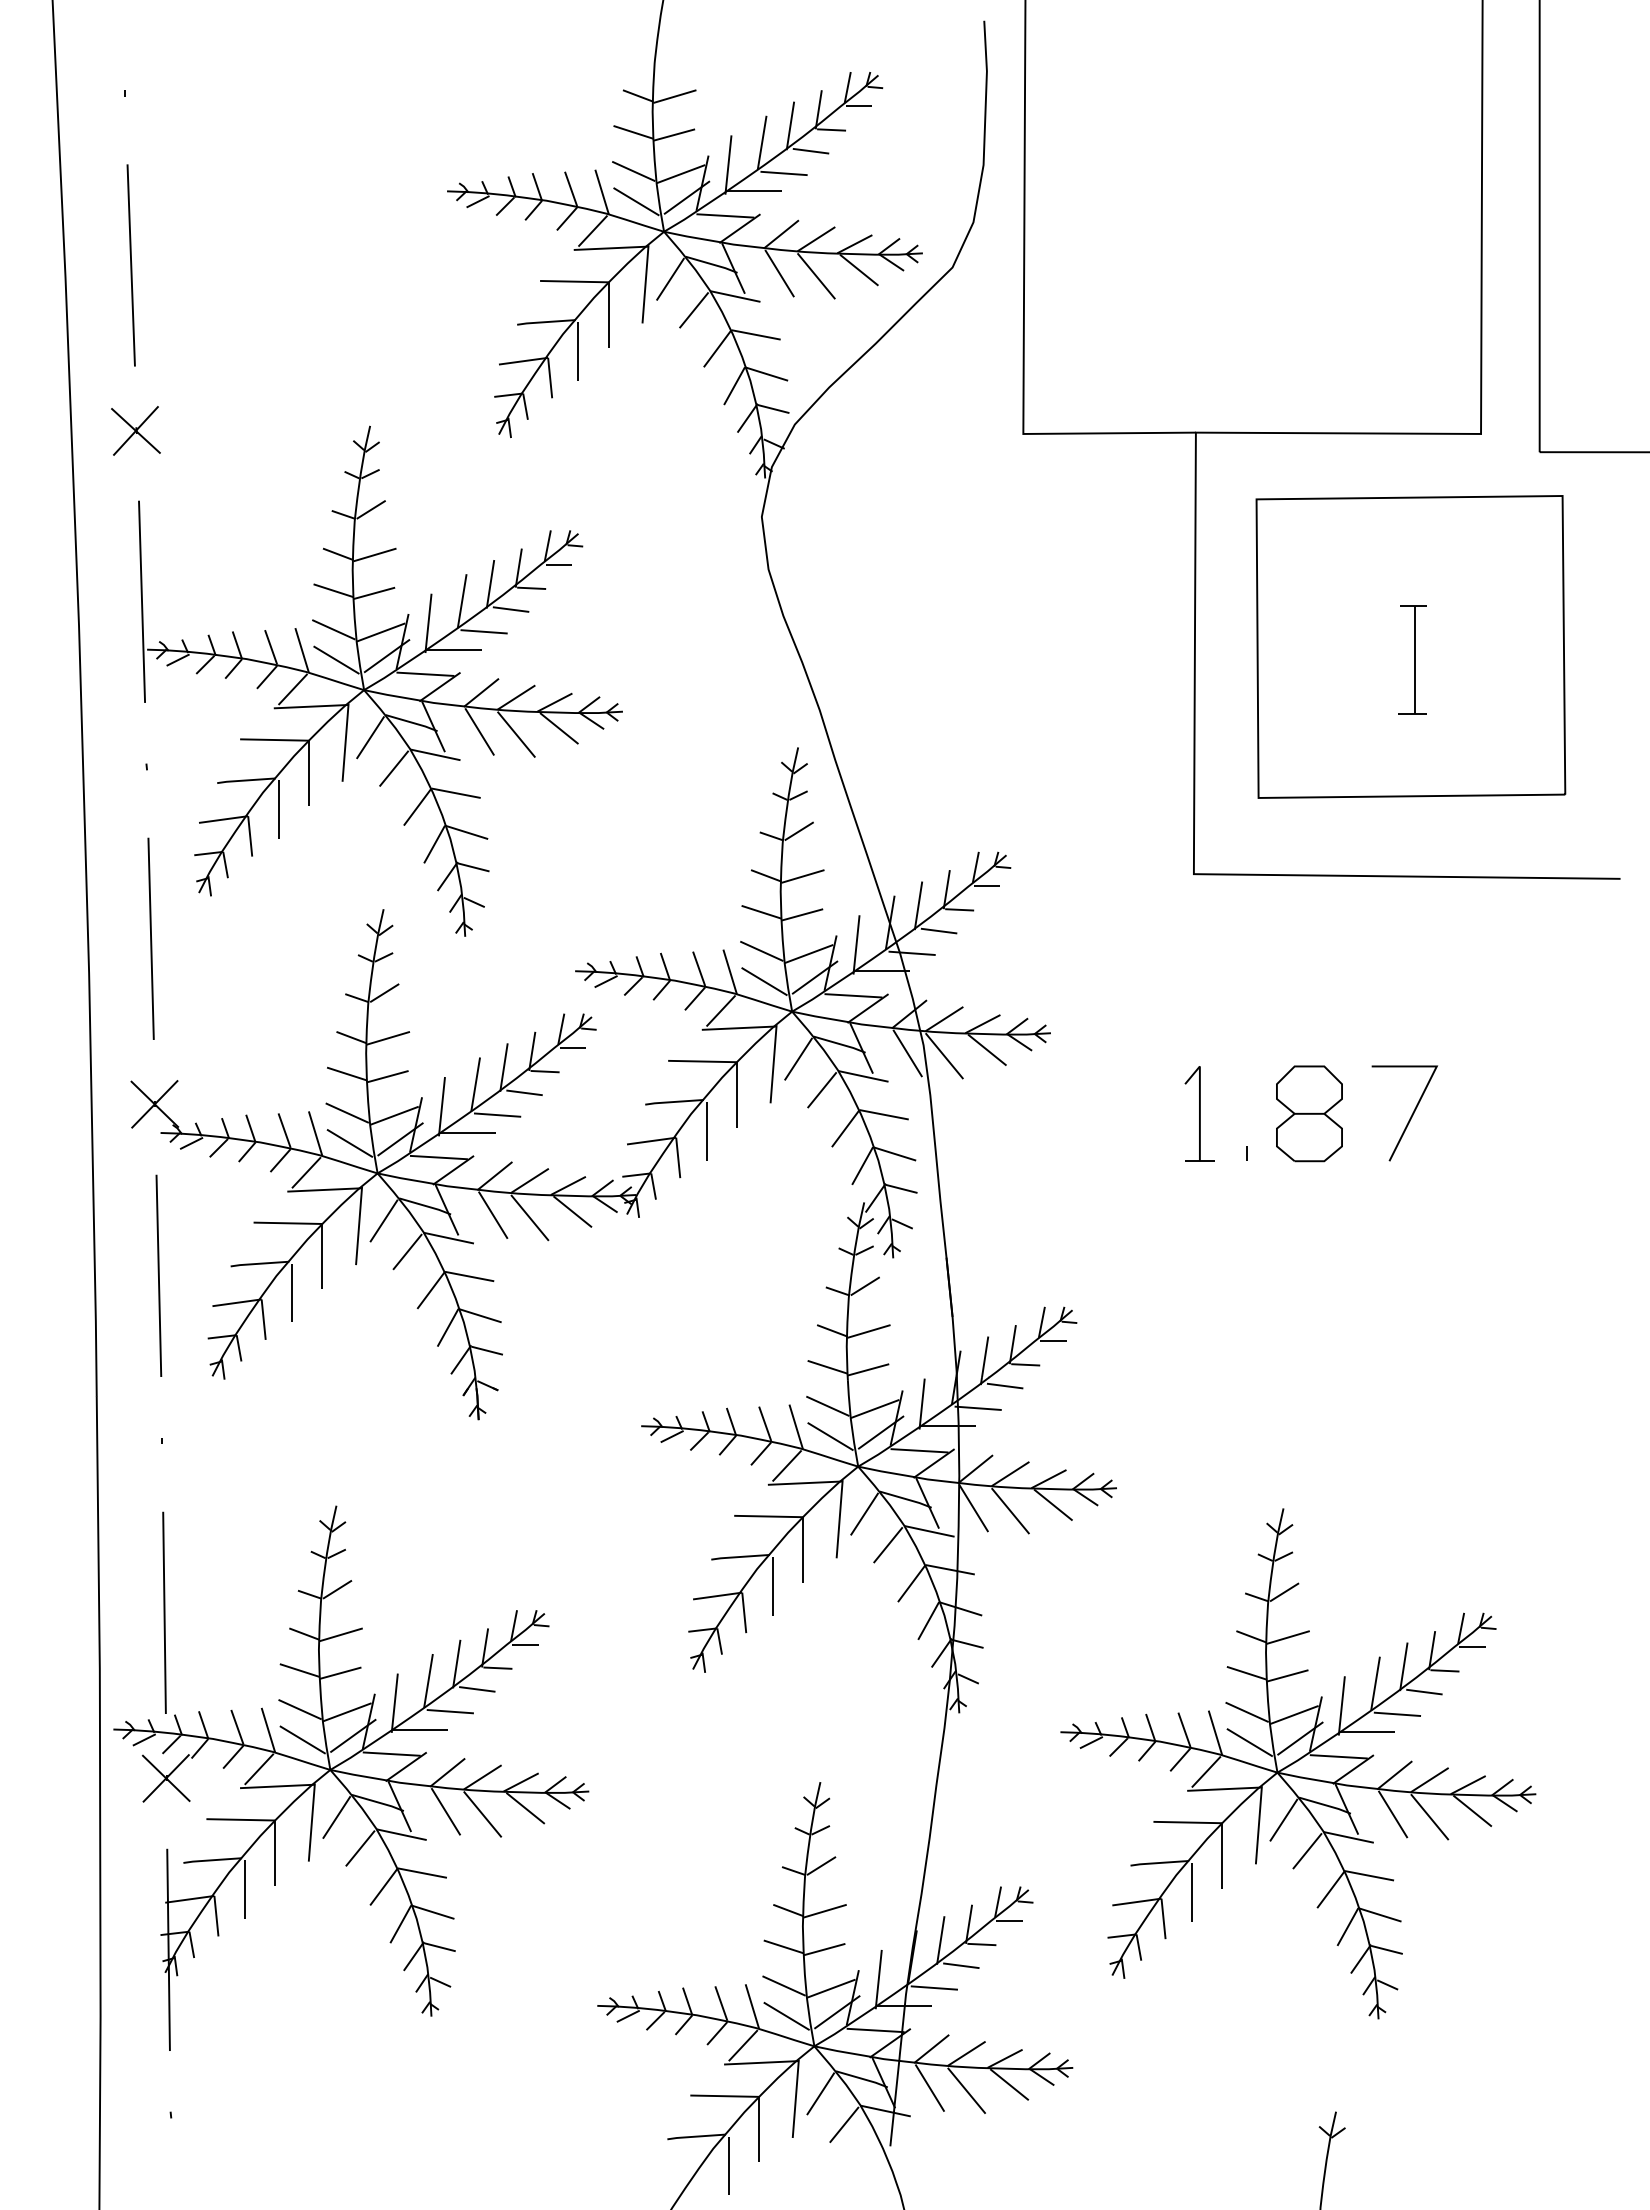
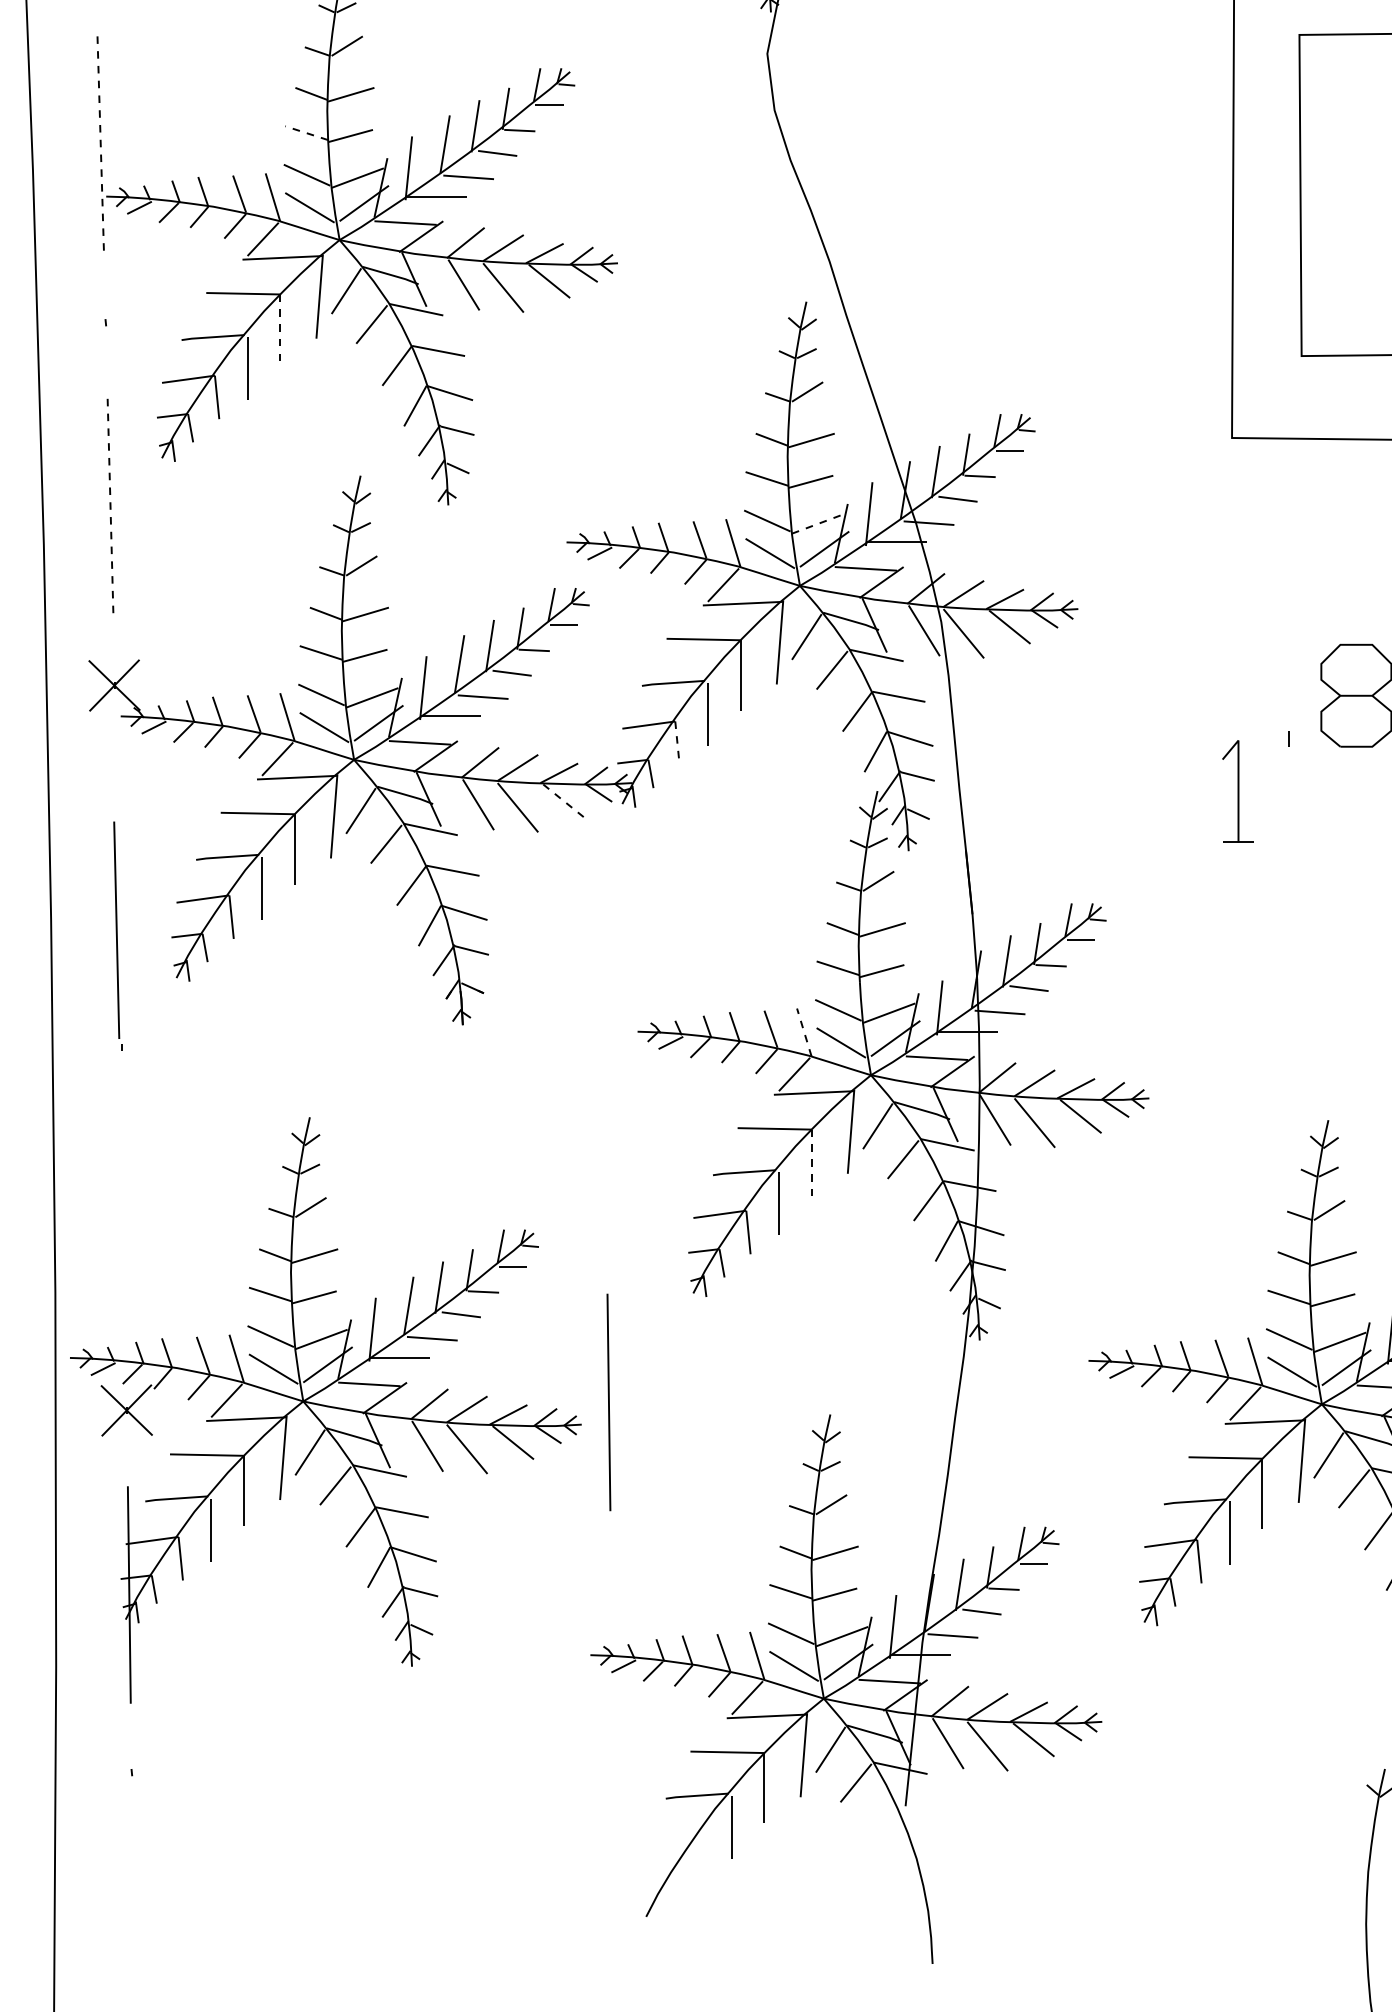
line: (333, 590) -> (306, 132), solid -> dashed
line: (142, 602) -> (101, 145), solid -> dashed
line: (308, 772) -> (279, 328), solid -> dashed
line: (151, 939) -> (110, 508), solid -> dashed
line: (809, 954) -> (818, 524), solid -> dashed
part: (1199, 1113) -> (1238, 791), moved
line: (678, 1158) -> (677, 743), solid -> dashed
line: (572, 1211) -> (563, 800), solid -> dashed
line: (158, 1275) -> (116, 929), moved
line: (796, 1426) -> (804, 1032), solid -> dashed
line: (802, 1548) -> (811, 1163), solid -> dashed
line: (164, 1612) -> (608, 1402), moved

